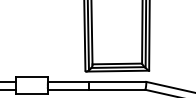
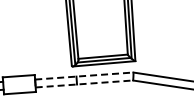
line: (97, 81) -> (84, 75), solid -> dashed
line: (96, 89) -> (84, 83), solid -> dashed

